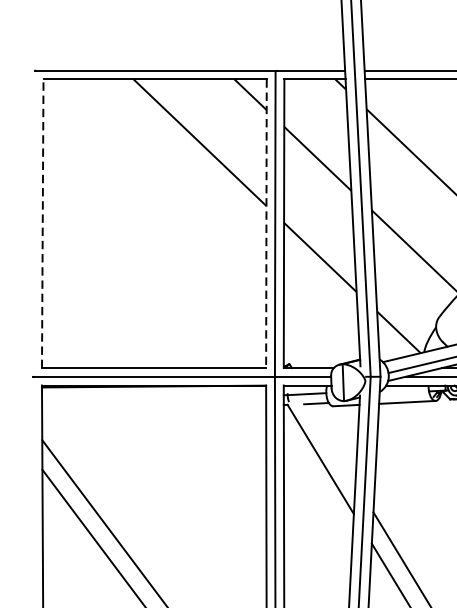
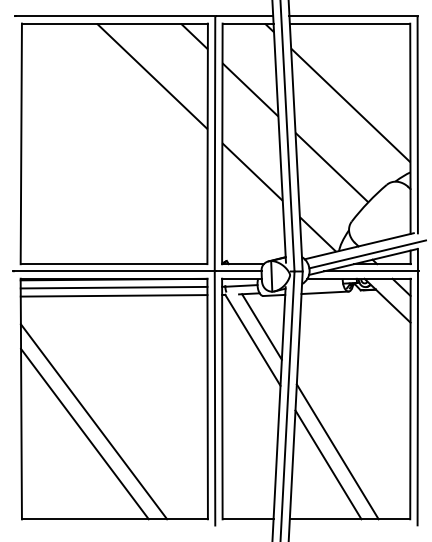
line: (42, 223) -> (21, 143), dashed -> solid
line: (266, 224) -> (207, 144), dashed -> solid
line: (153, 396) -> (113, 287), added
line: (153, 405) -> (113, 295), added
line: (331, 442) -> (261, 326), added

